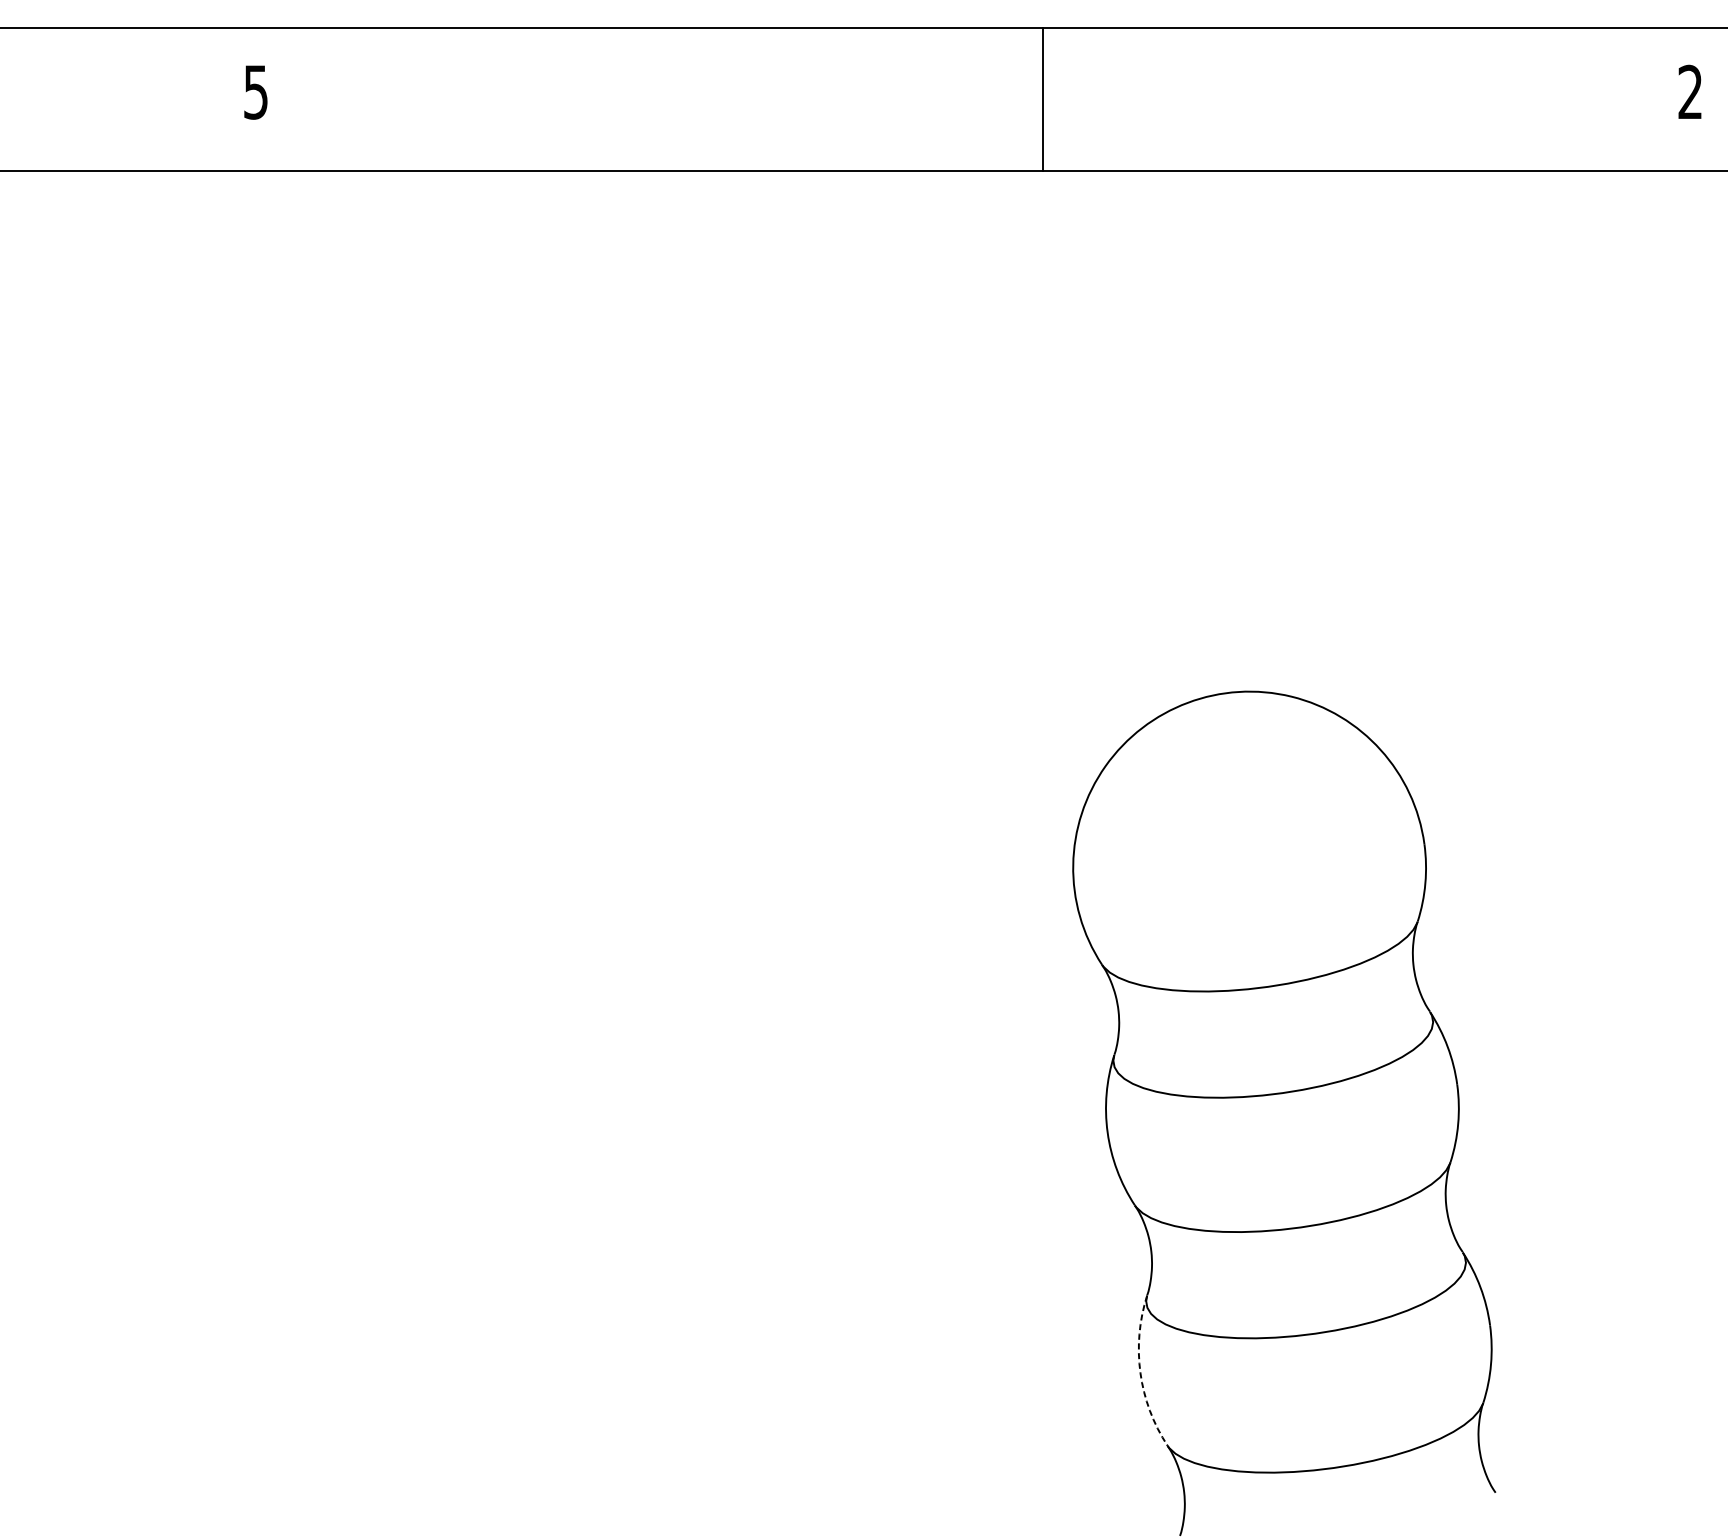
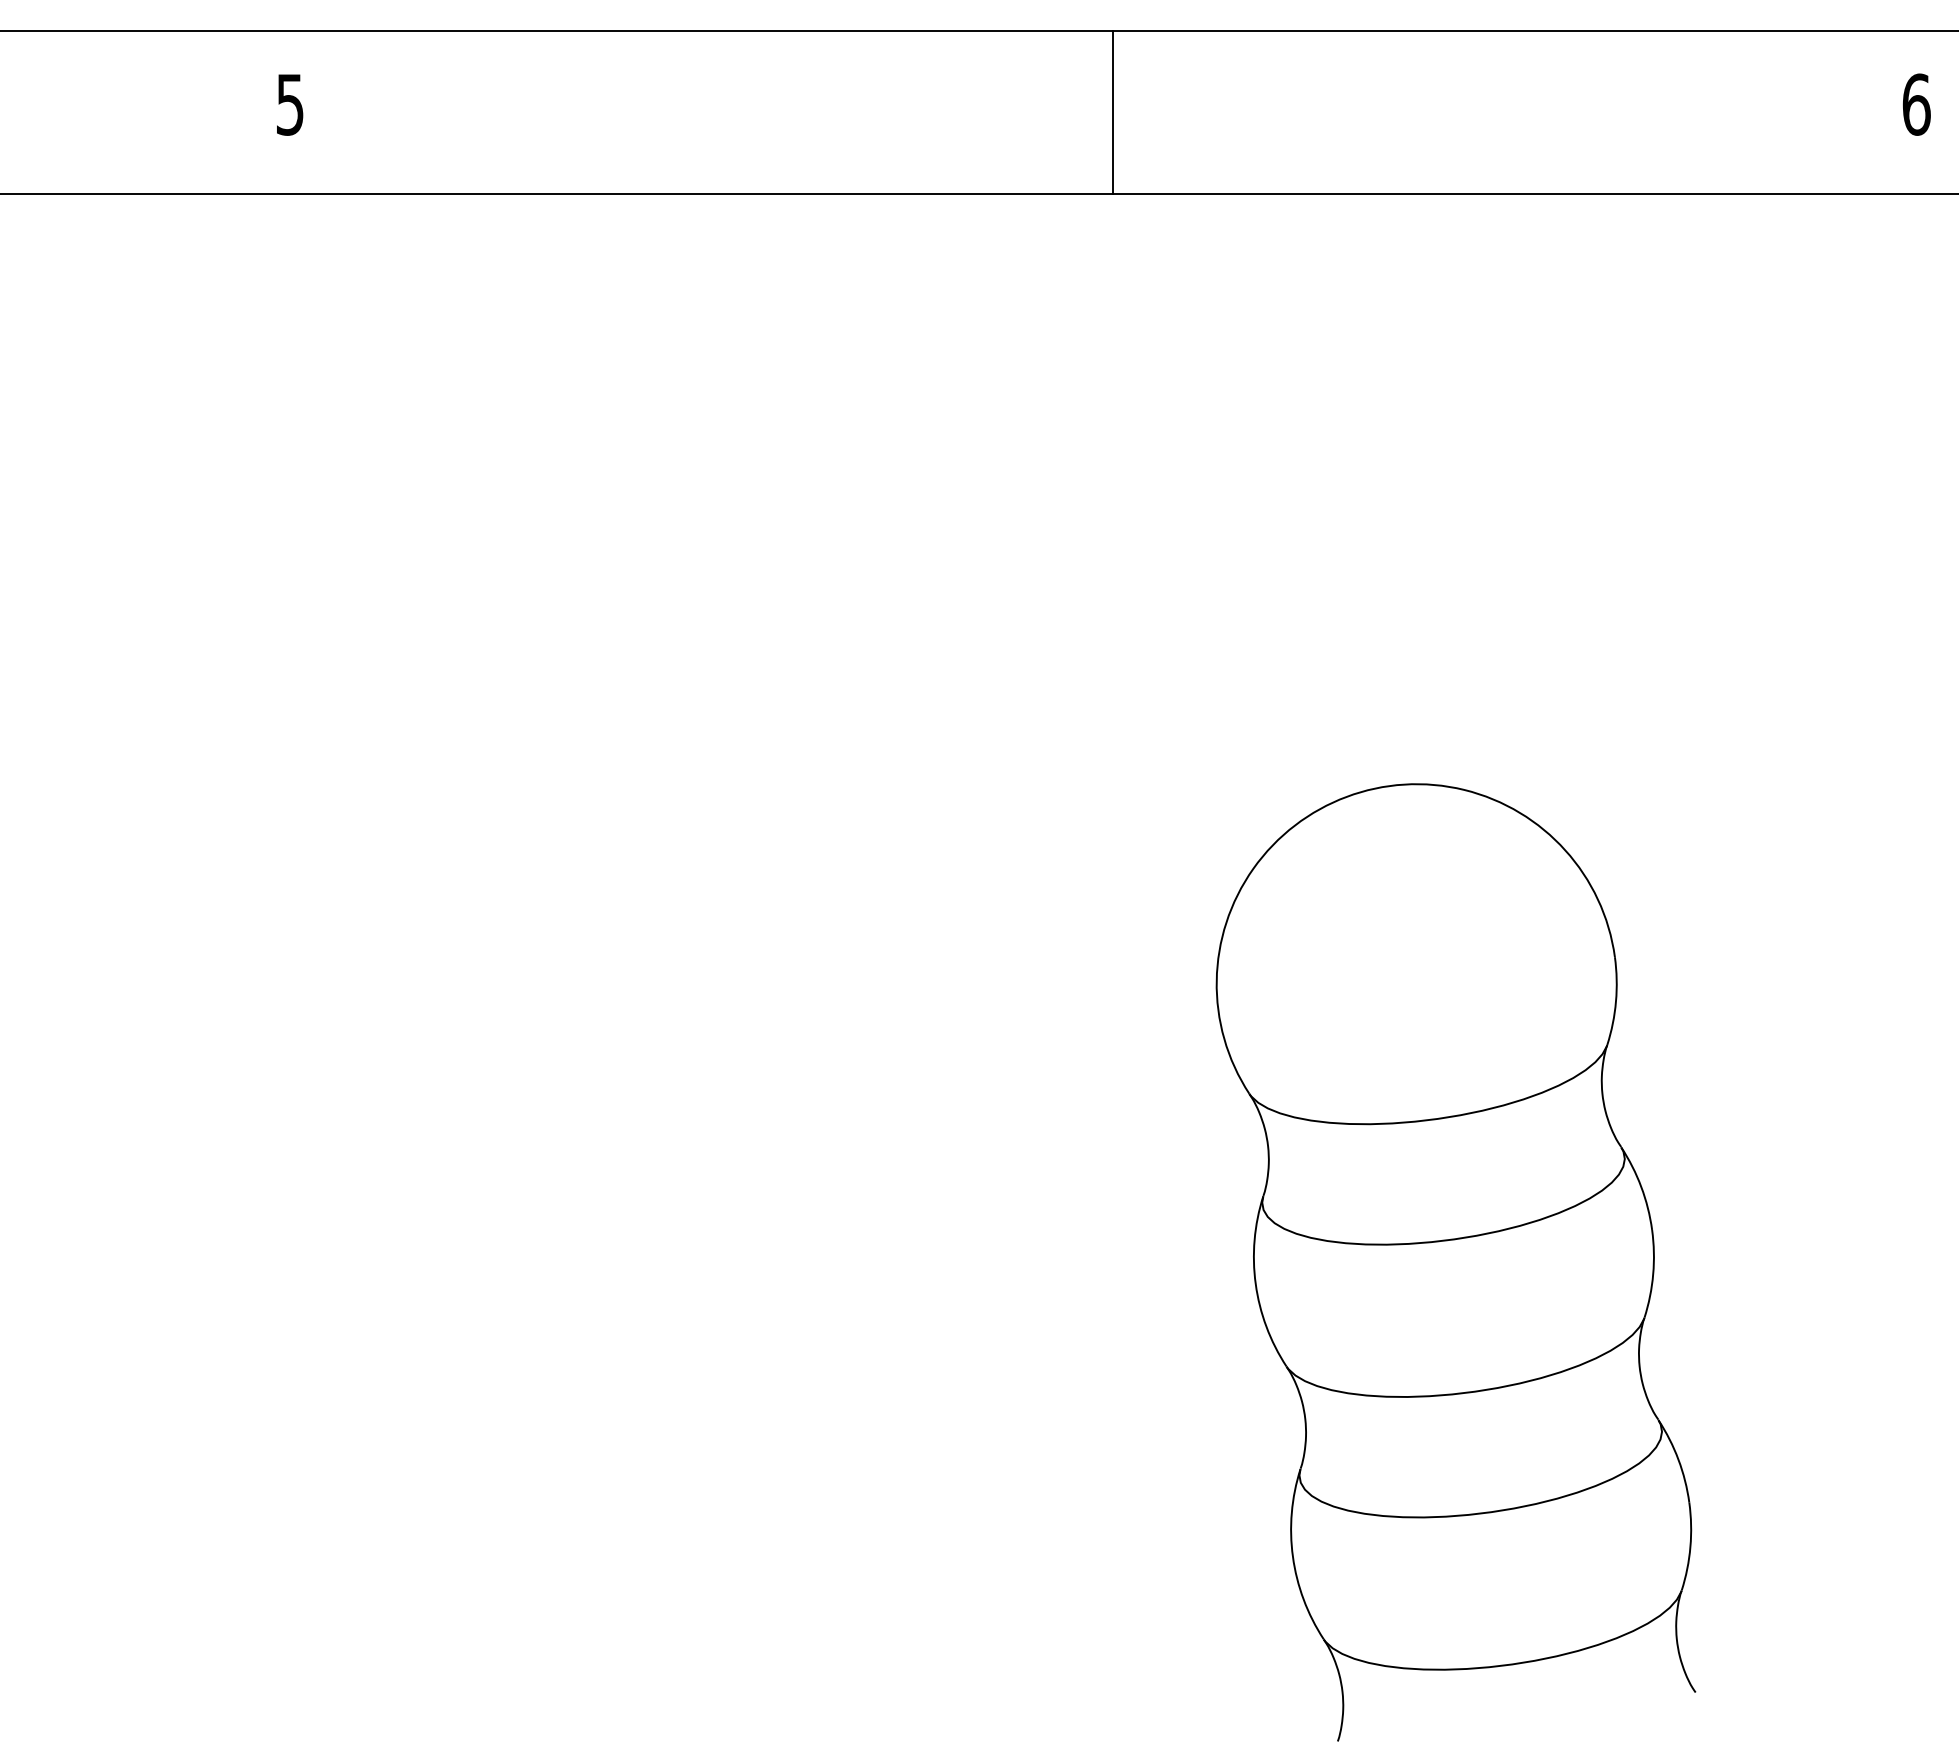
text: (1690, 92) -> (1916, 104), 2 -> 6
line: (1042, 99) -> (1112, 112), moved
arc: (1140, 1372) -> (1292, 1556), dashed -> solid

